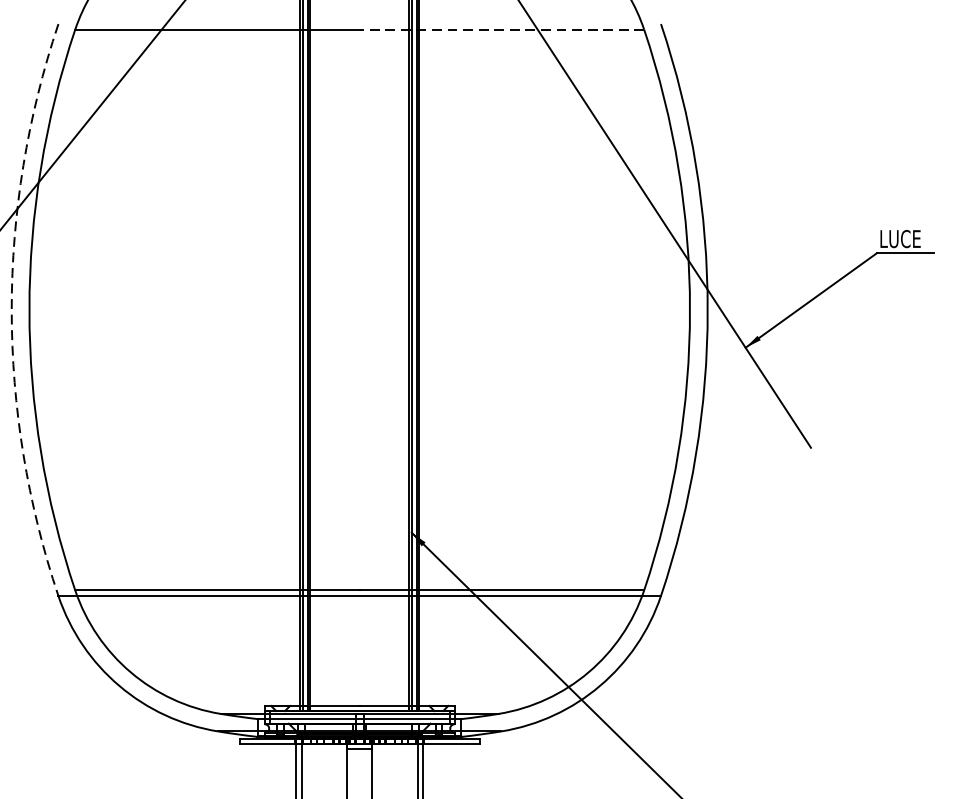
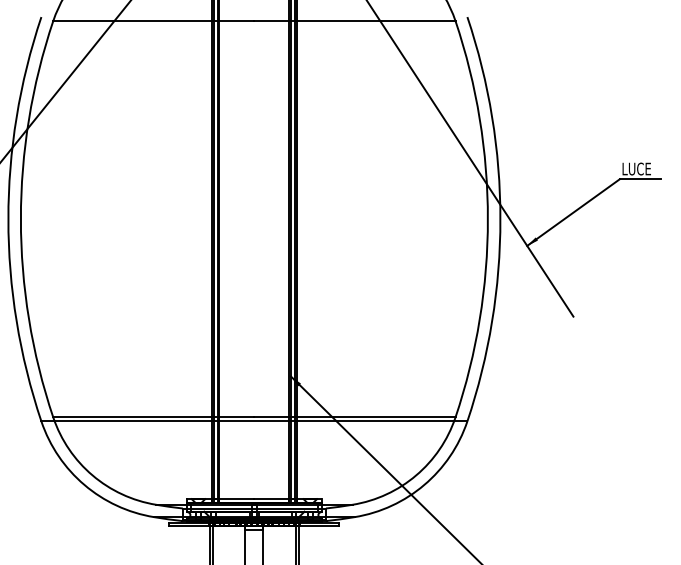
line: (501, 30) -> (354, 21), dashed -> solid
arc: (11, 310) -> (8, 219), dashed -> solid

